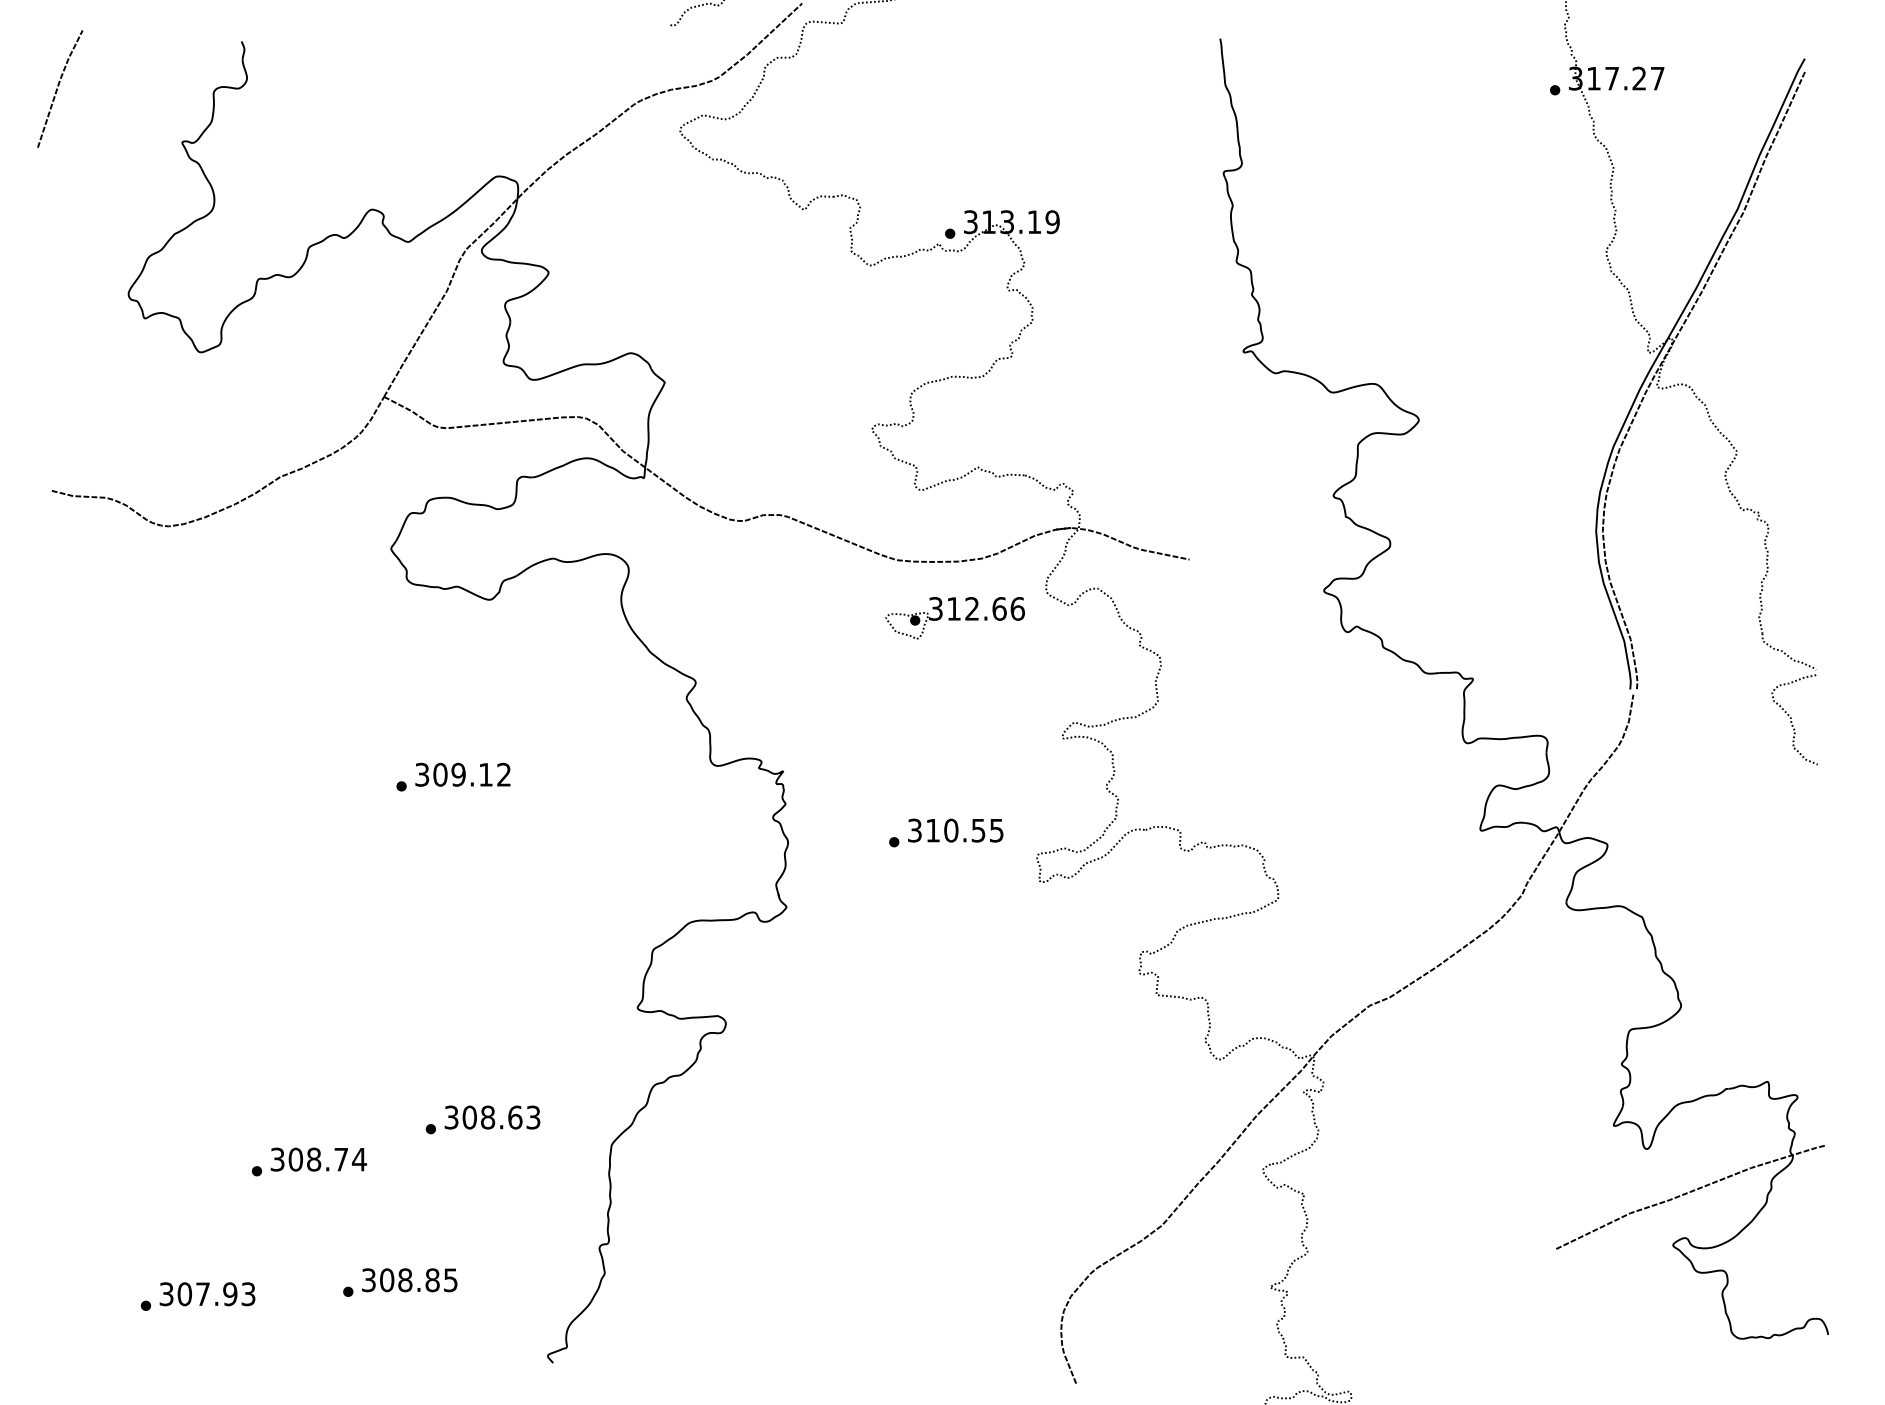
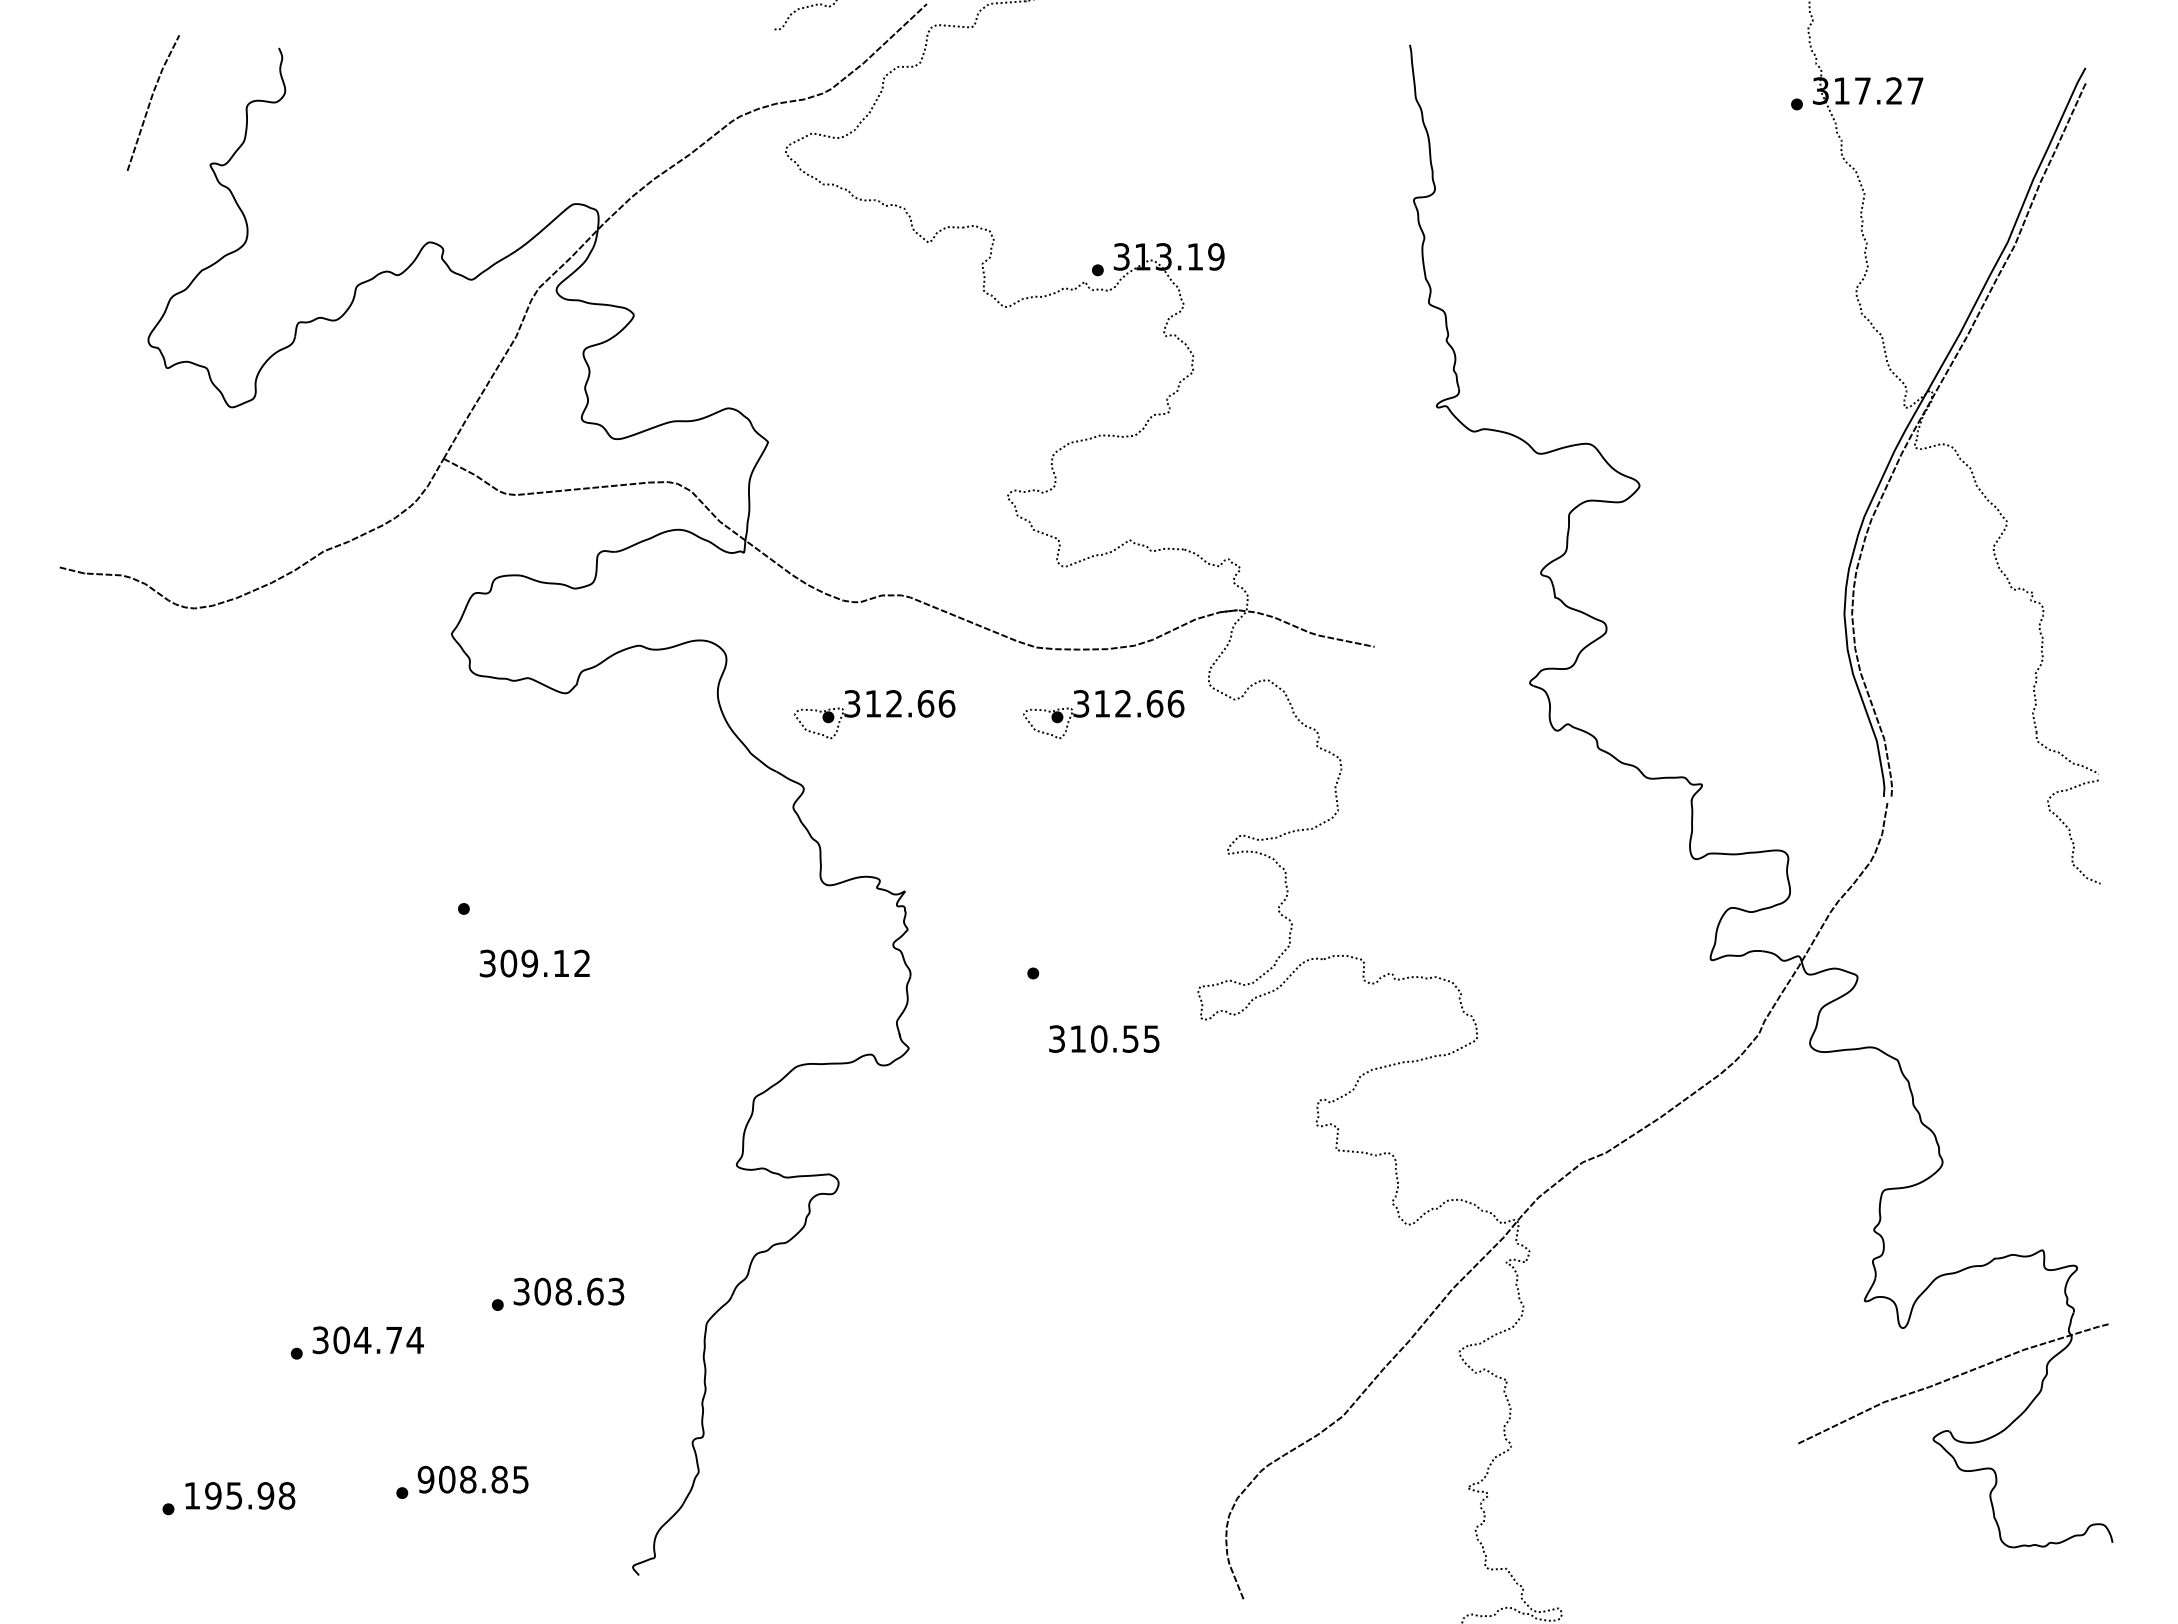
line: (57, 88) -> (150, 102), moved
part: (756, 618) -> (874, 714), added
text: (462, 774) -> (534, 963), moved
text: (955, 830) -> (1104, 1038), moved
text: (313, 1159) -> (362, 1340), 308.74 -> 304.74
text: (368, 1280) -> (425, 1479), 308.85 -> 908.85
text: (207, 1293) -> (239, 1495), 307.93 -> 195.98

